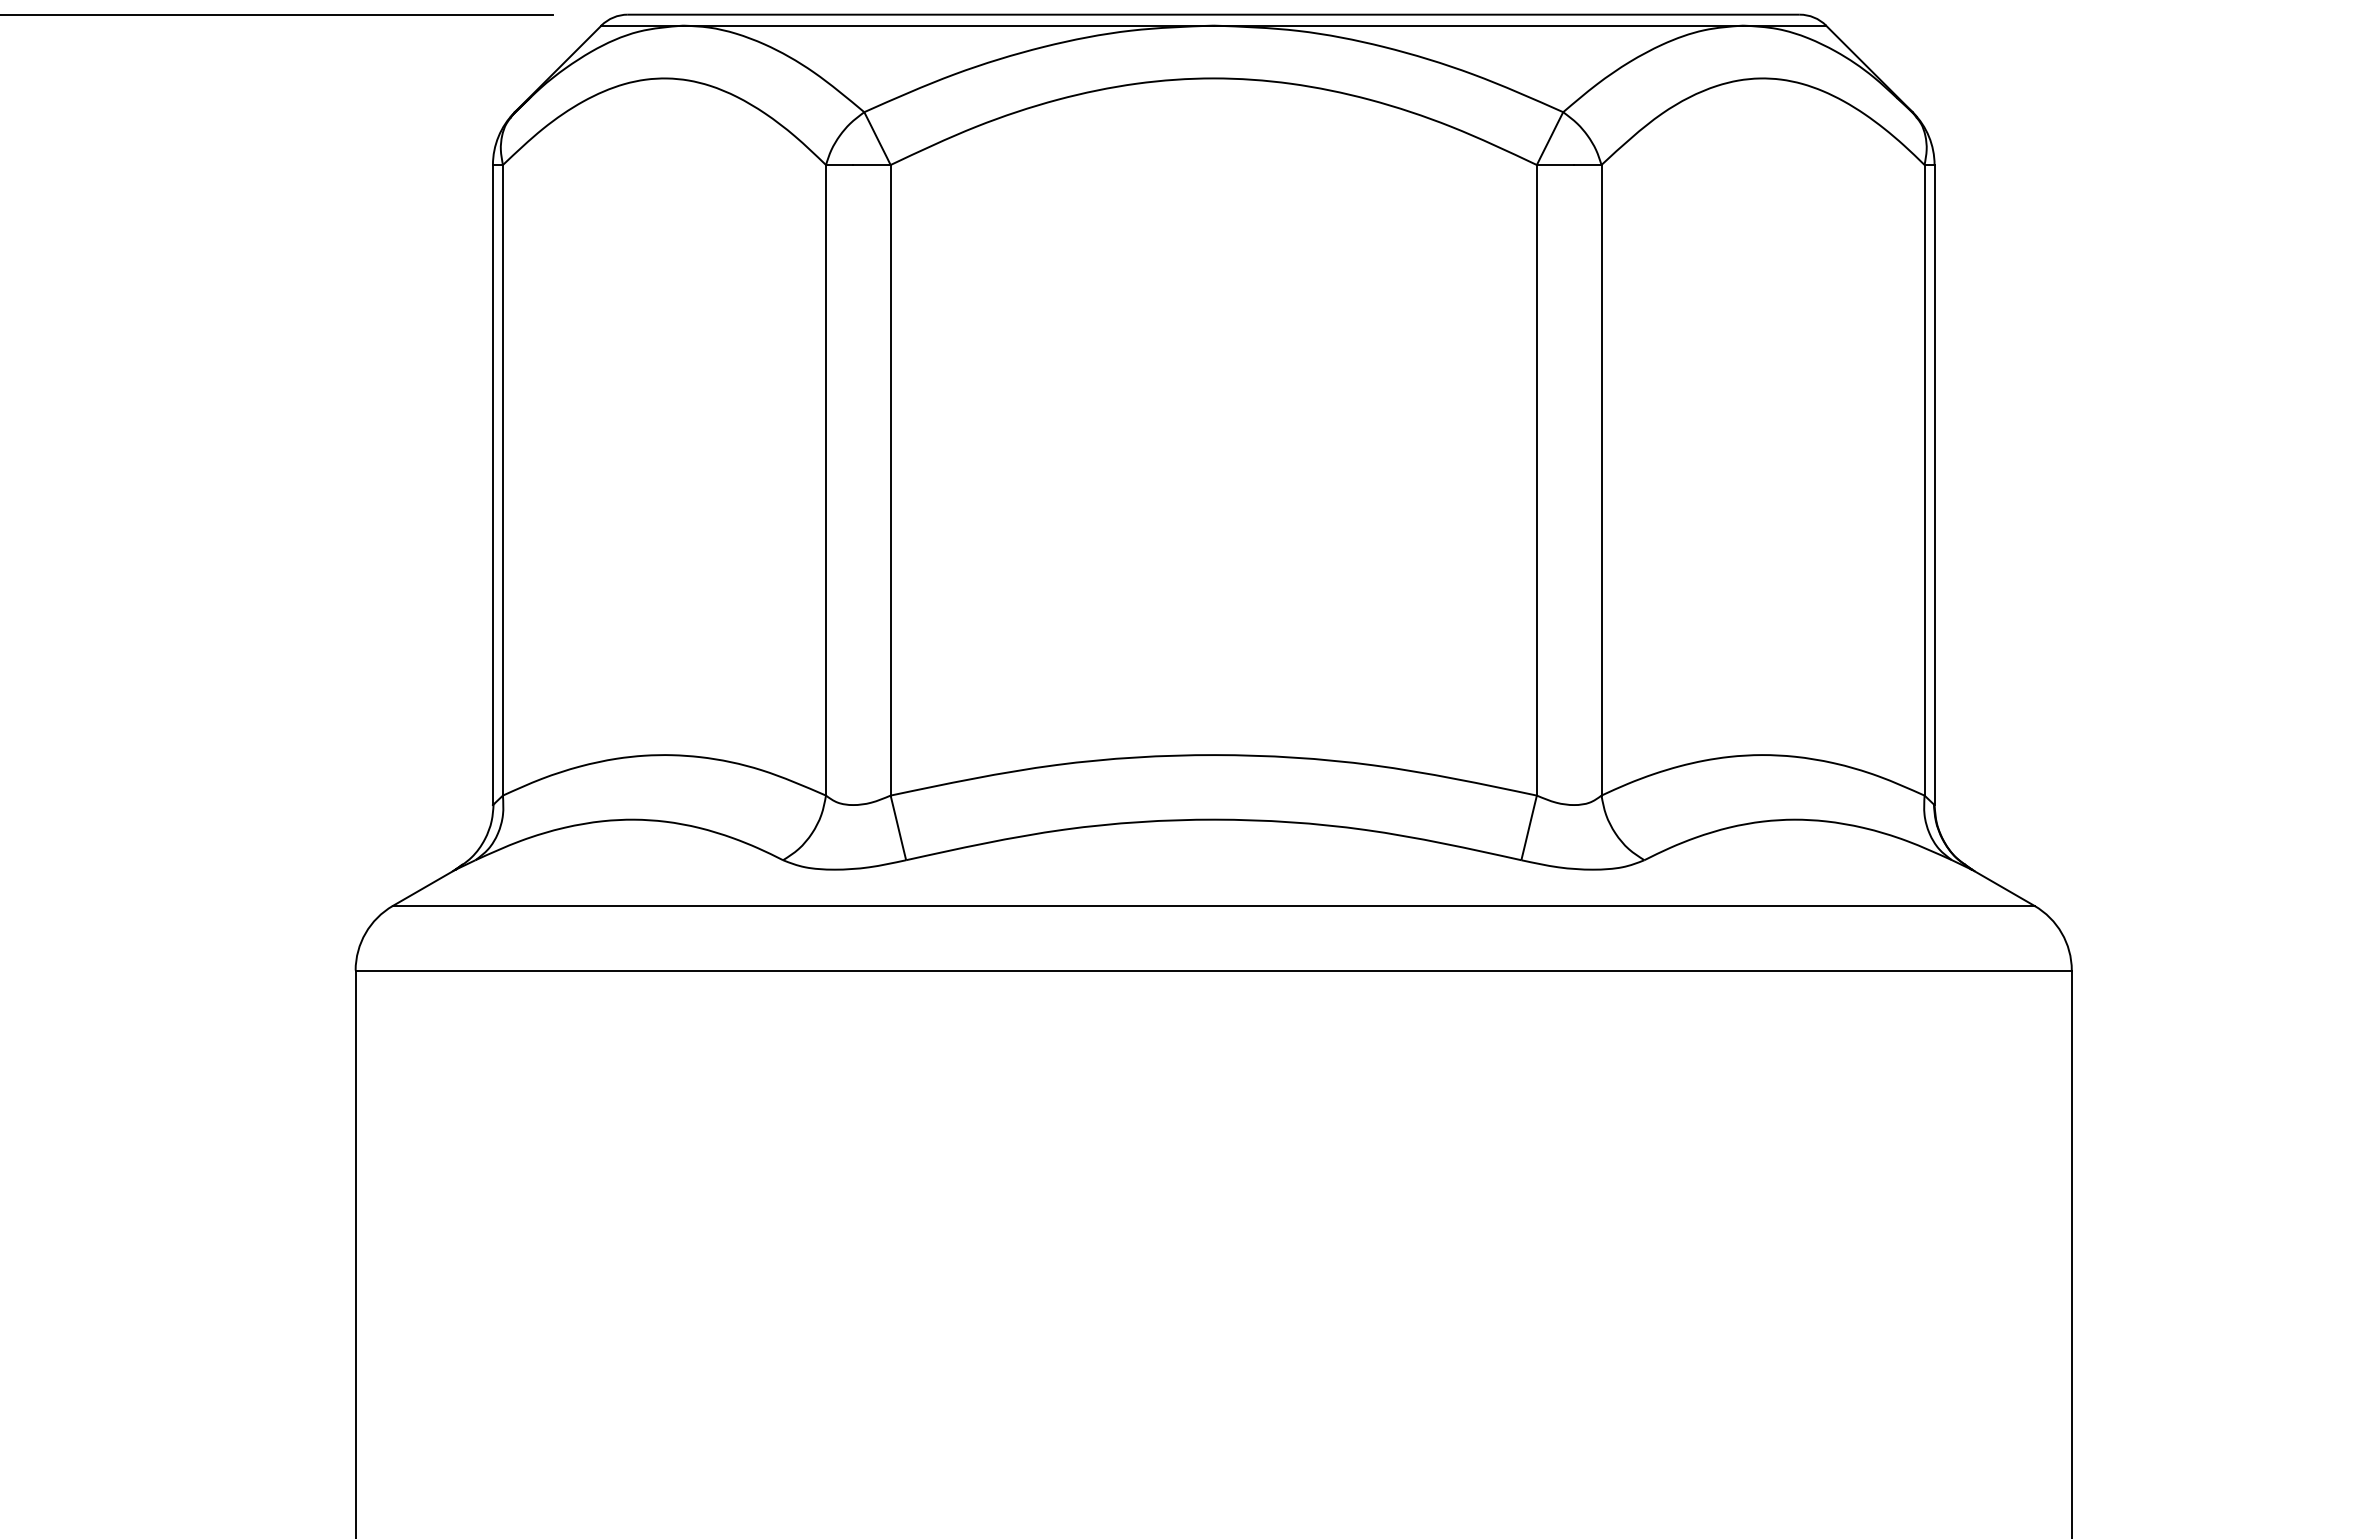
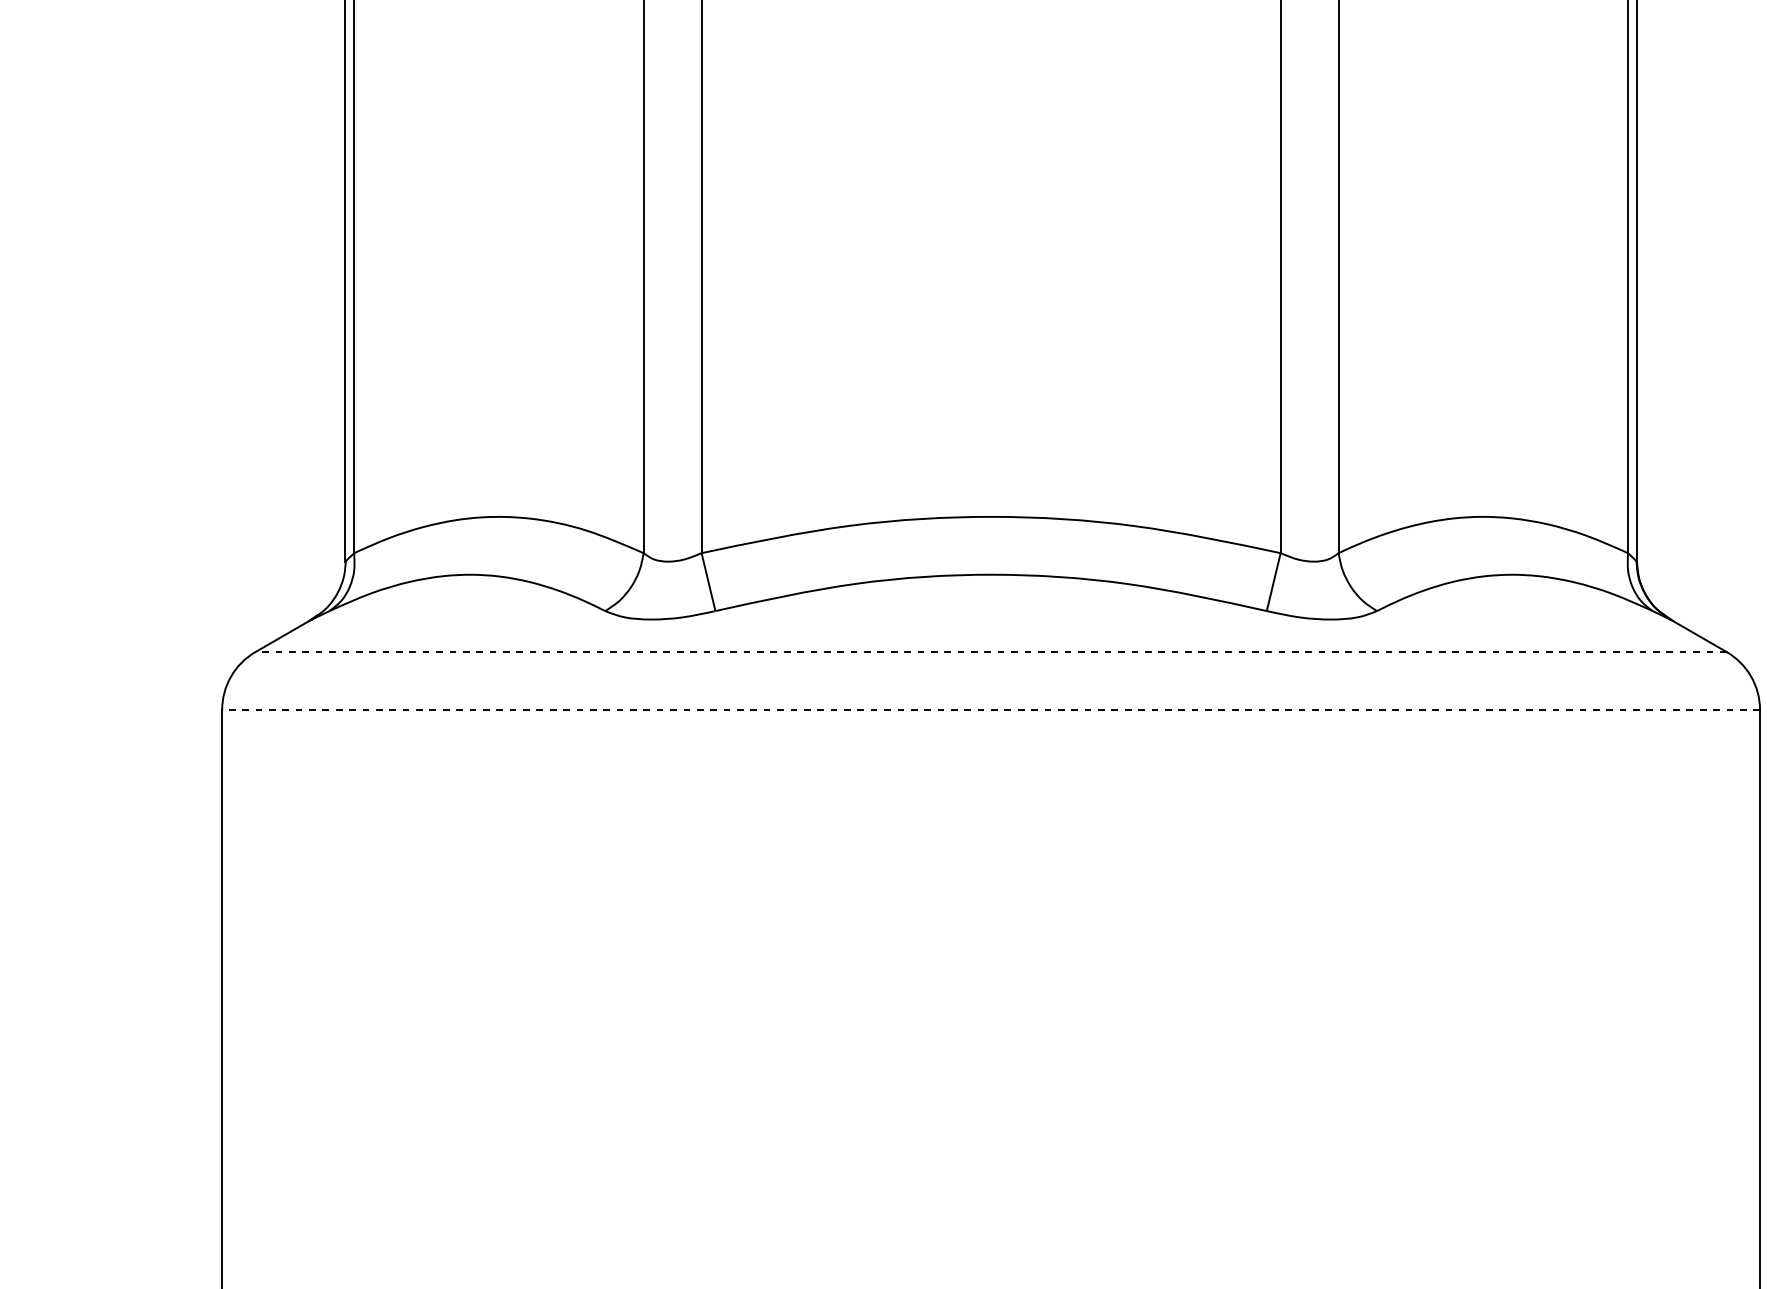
line: (1213, 905) -> (990, 651), solid -> dashed
line: (1213, 970) -> (990, 709), solid -> dashed

